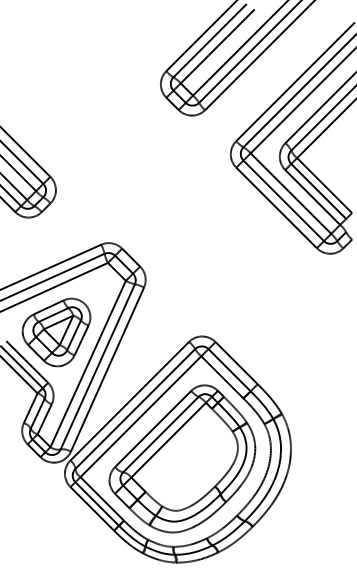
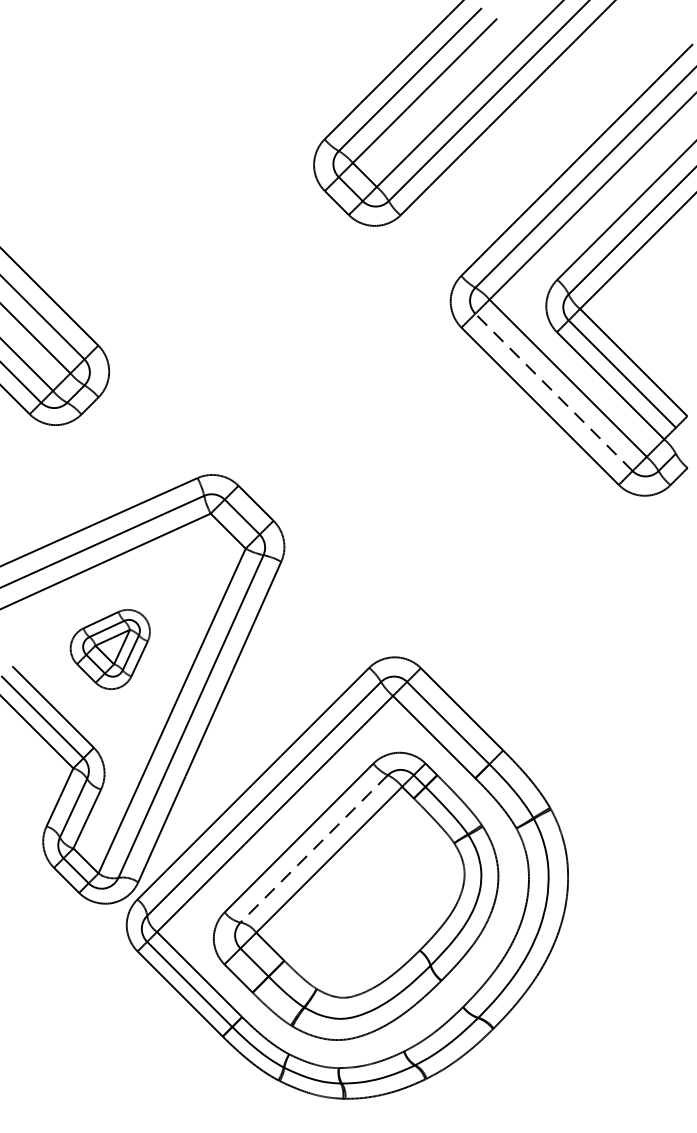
line: (283, 200) -> (553, 391), solid -> dashed
part: (56, 332) -> (110, 649), size x0.6
line: (160, 434) -> (313, 848), solid -> dashed

